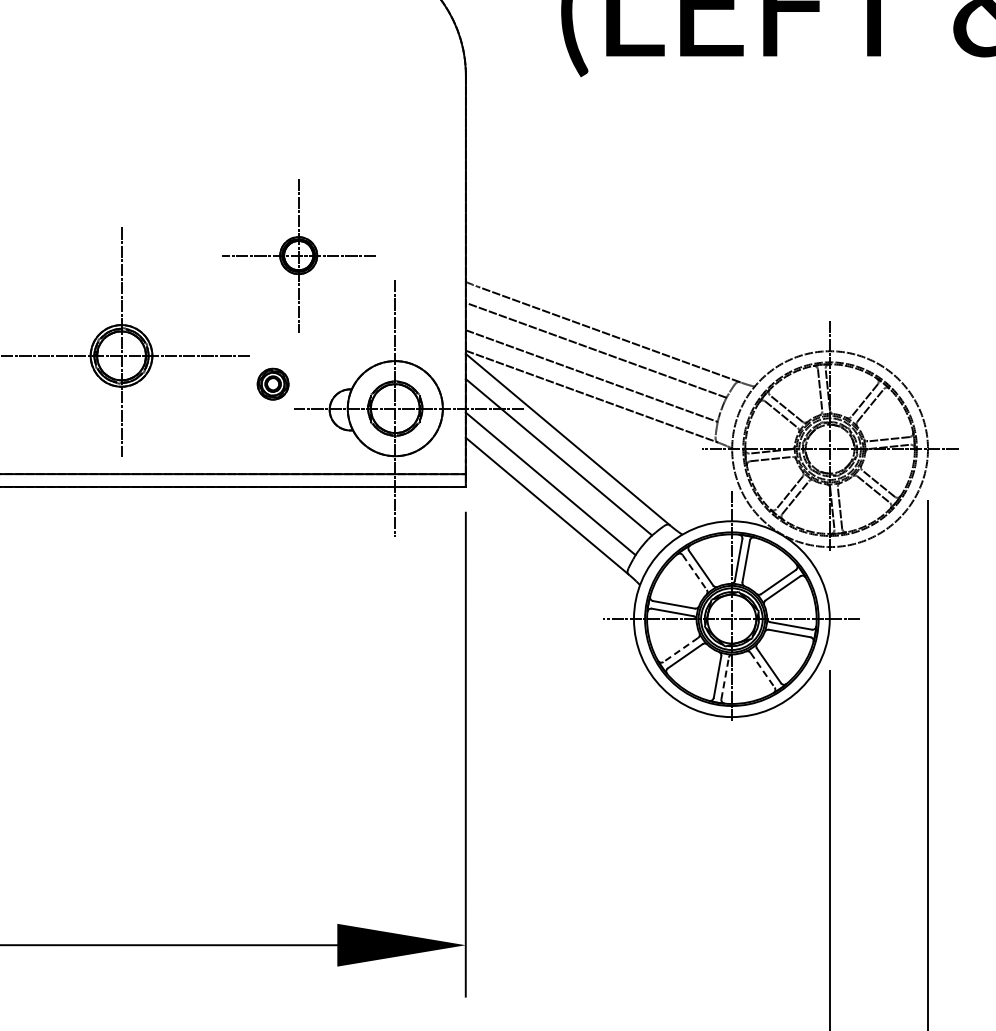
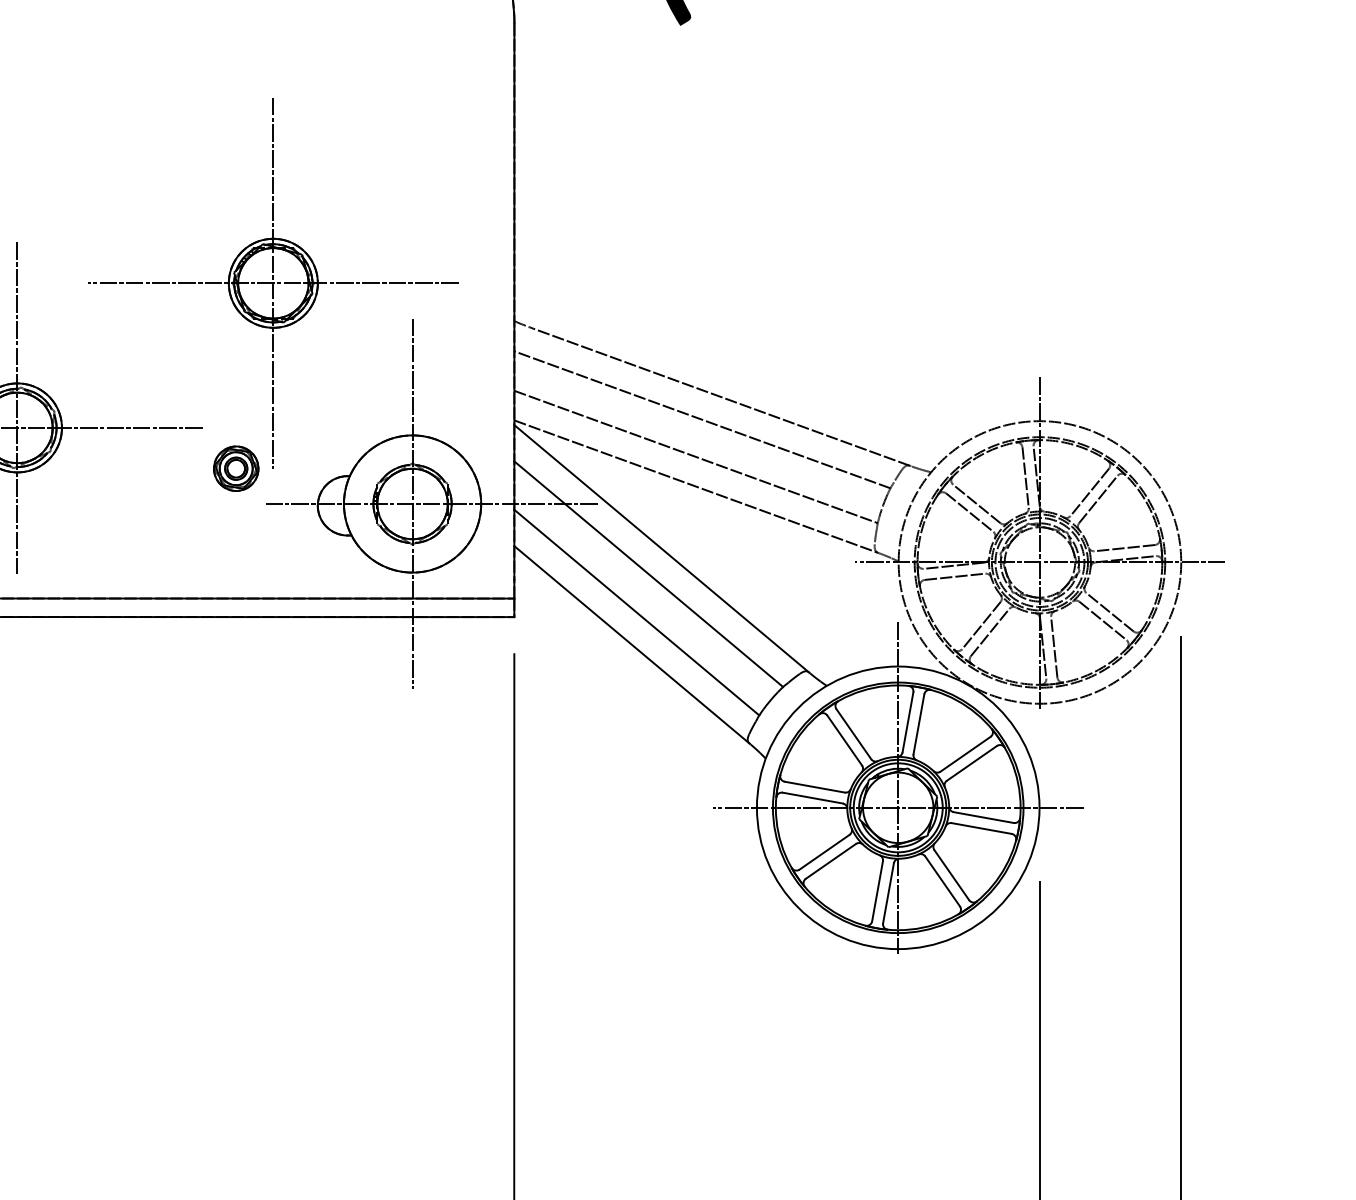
part: (298, 255) -> (272, 282), size x1.67
line: (695, 572) -> (845, 740), dashed -> solid
line: (680, 650) -> (824, 853), dashed -> solid
line: (762, 670) -> (942, 881), dashed -> solid
line: (725, 677) -> (889, 891), dashed -> solid

